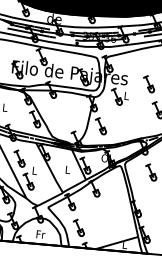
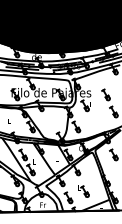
part: (101, 220) -> (83, 191), added

